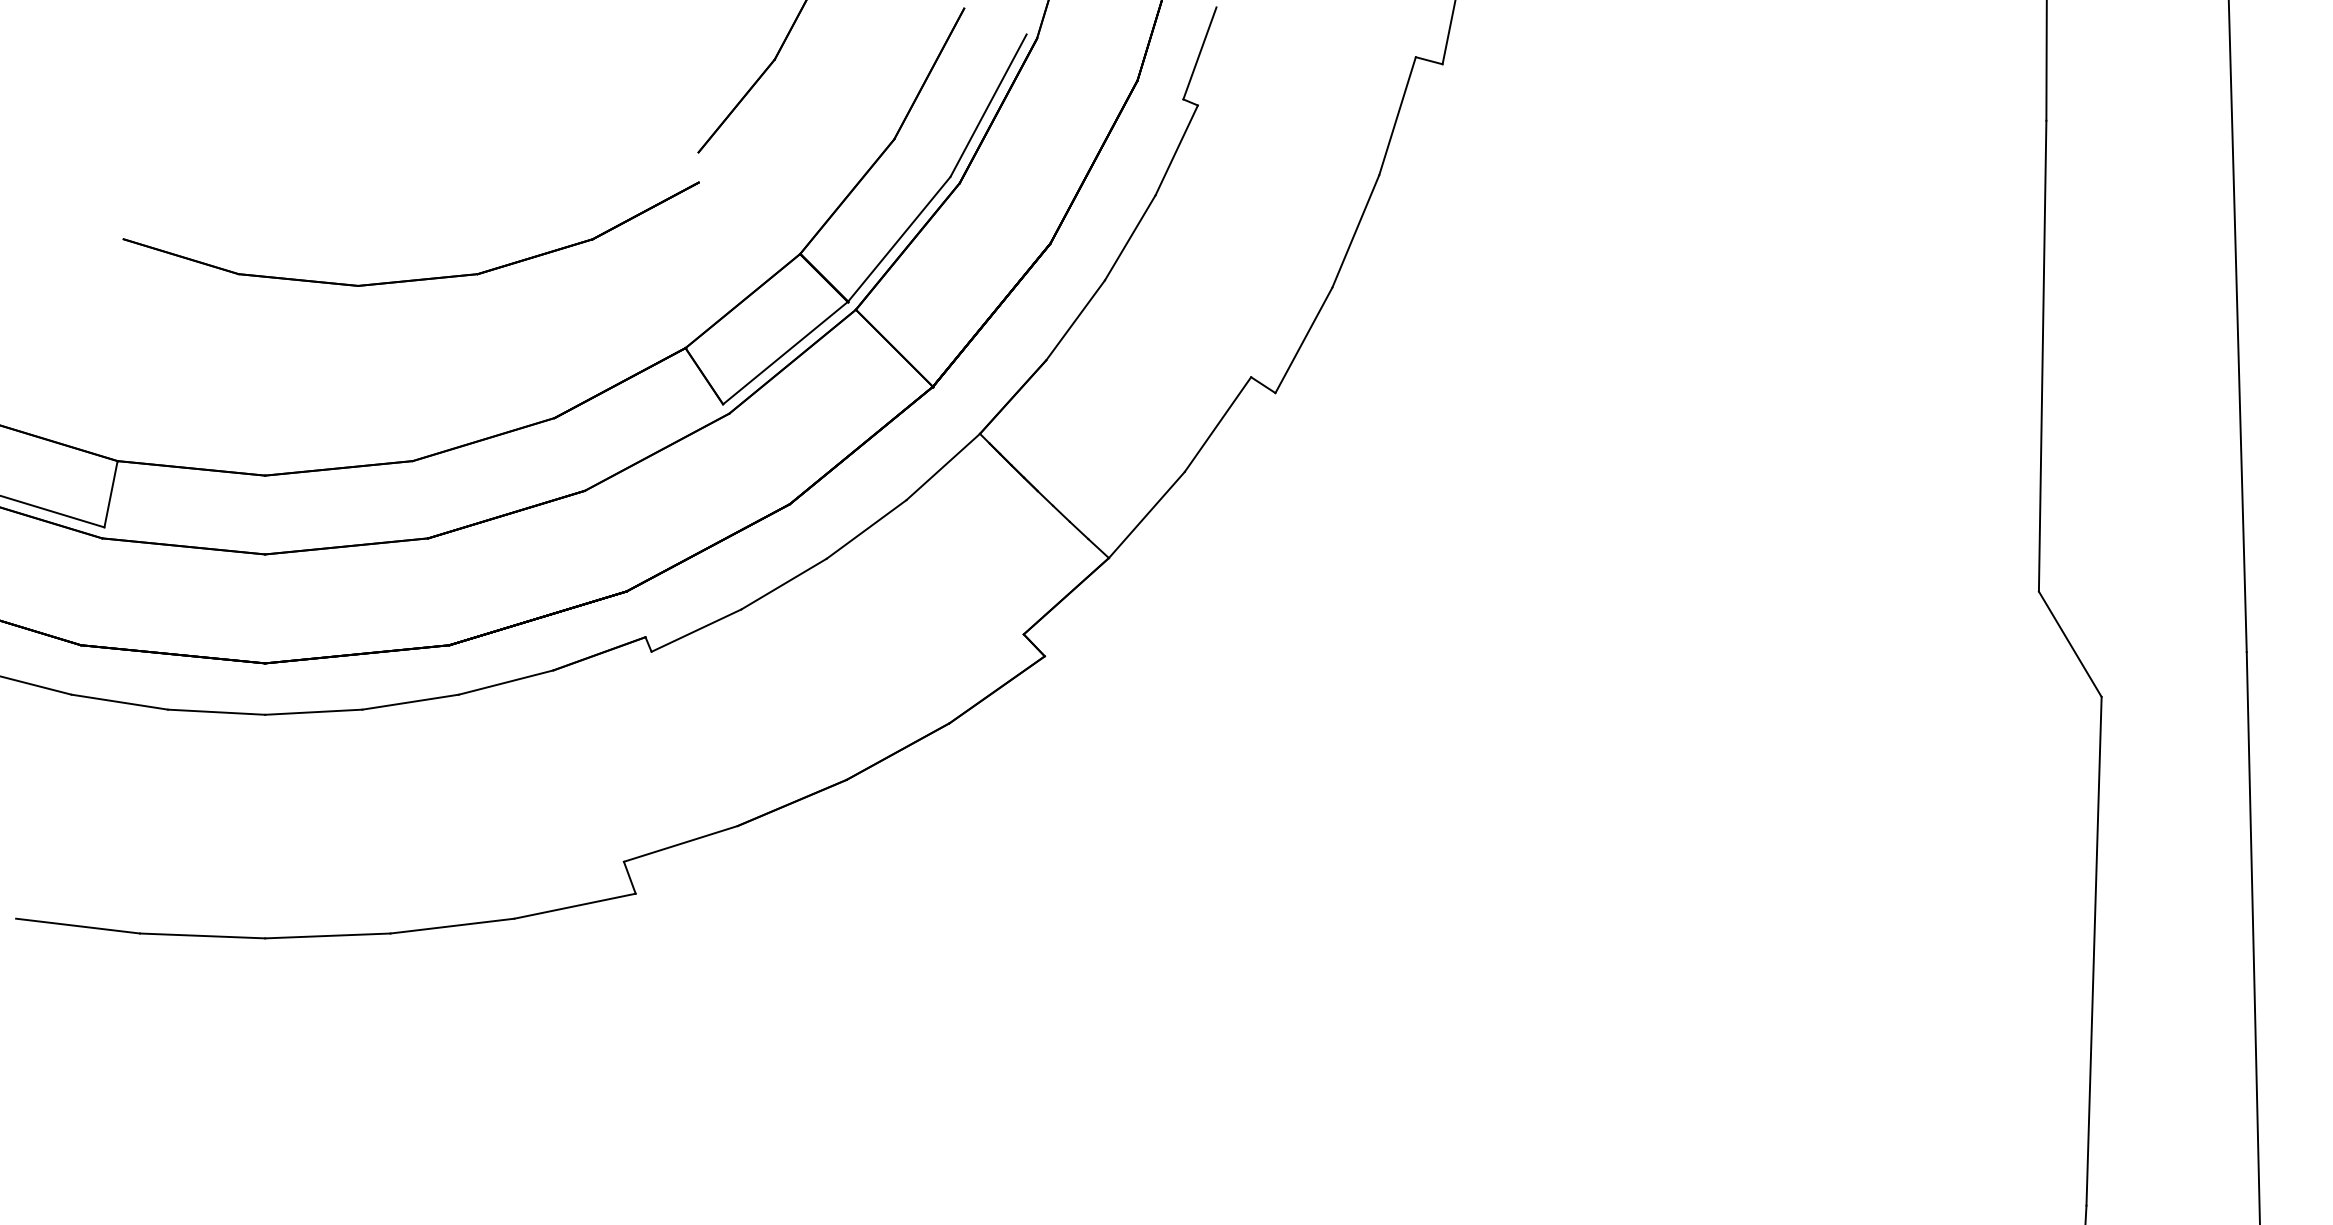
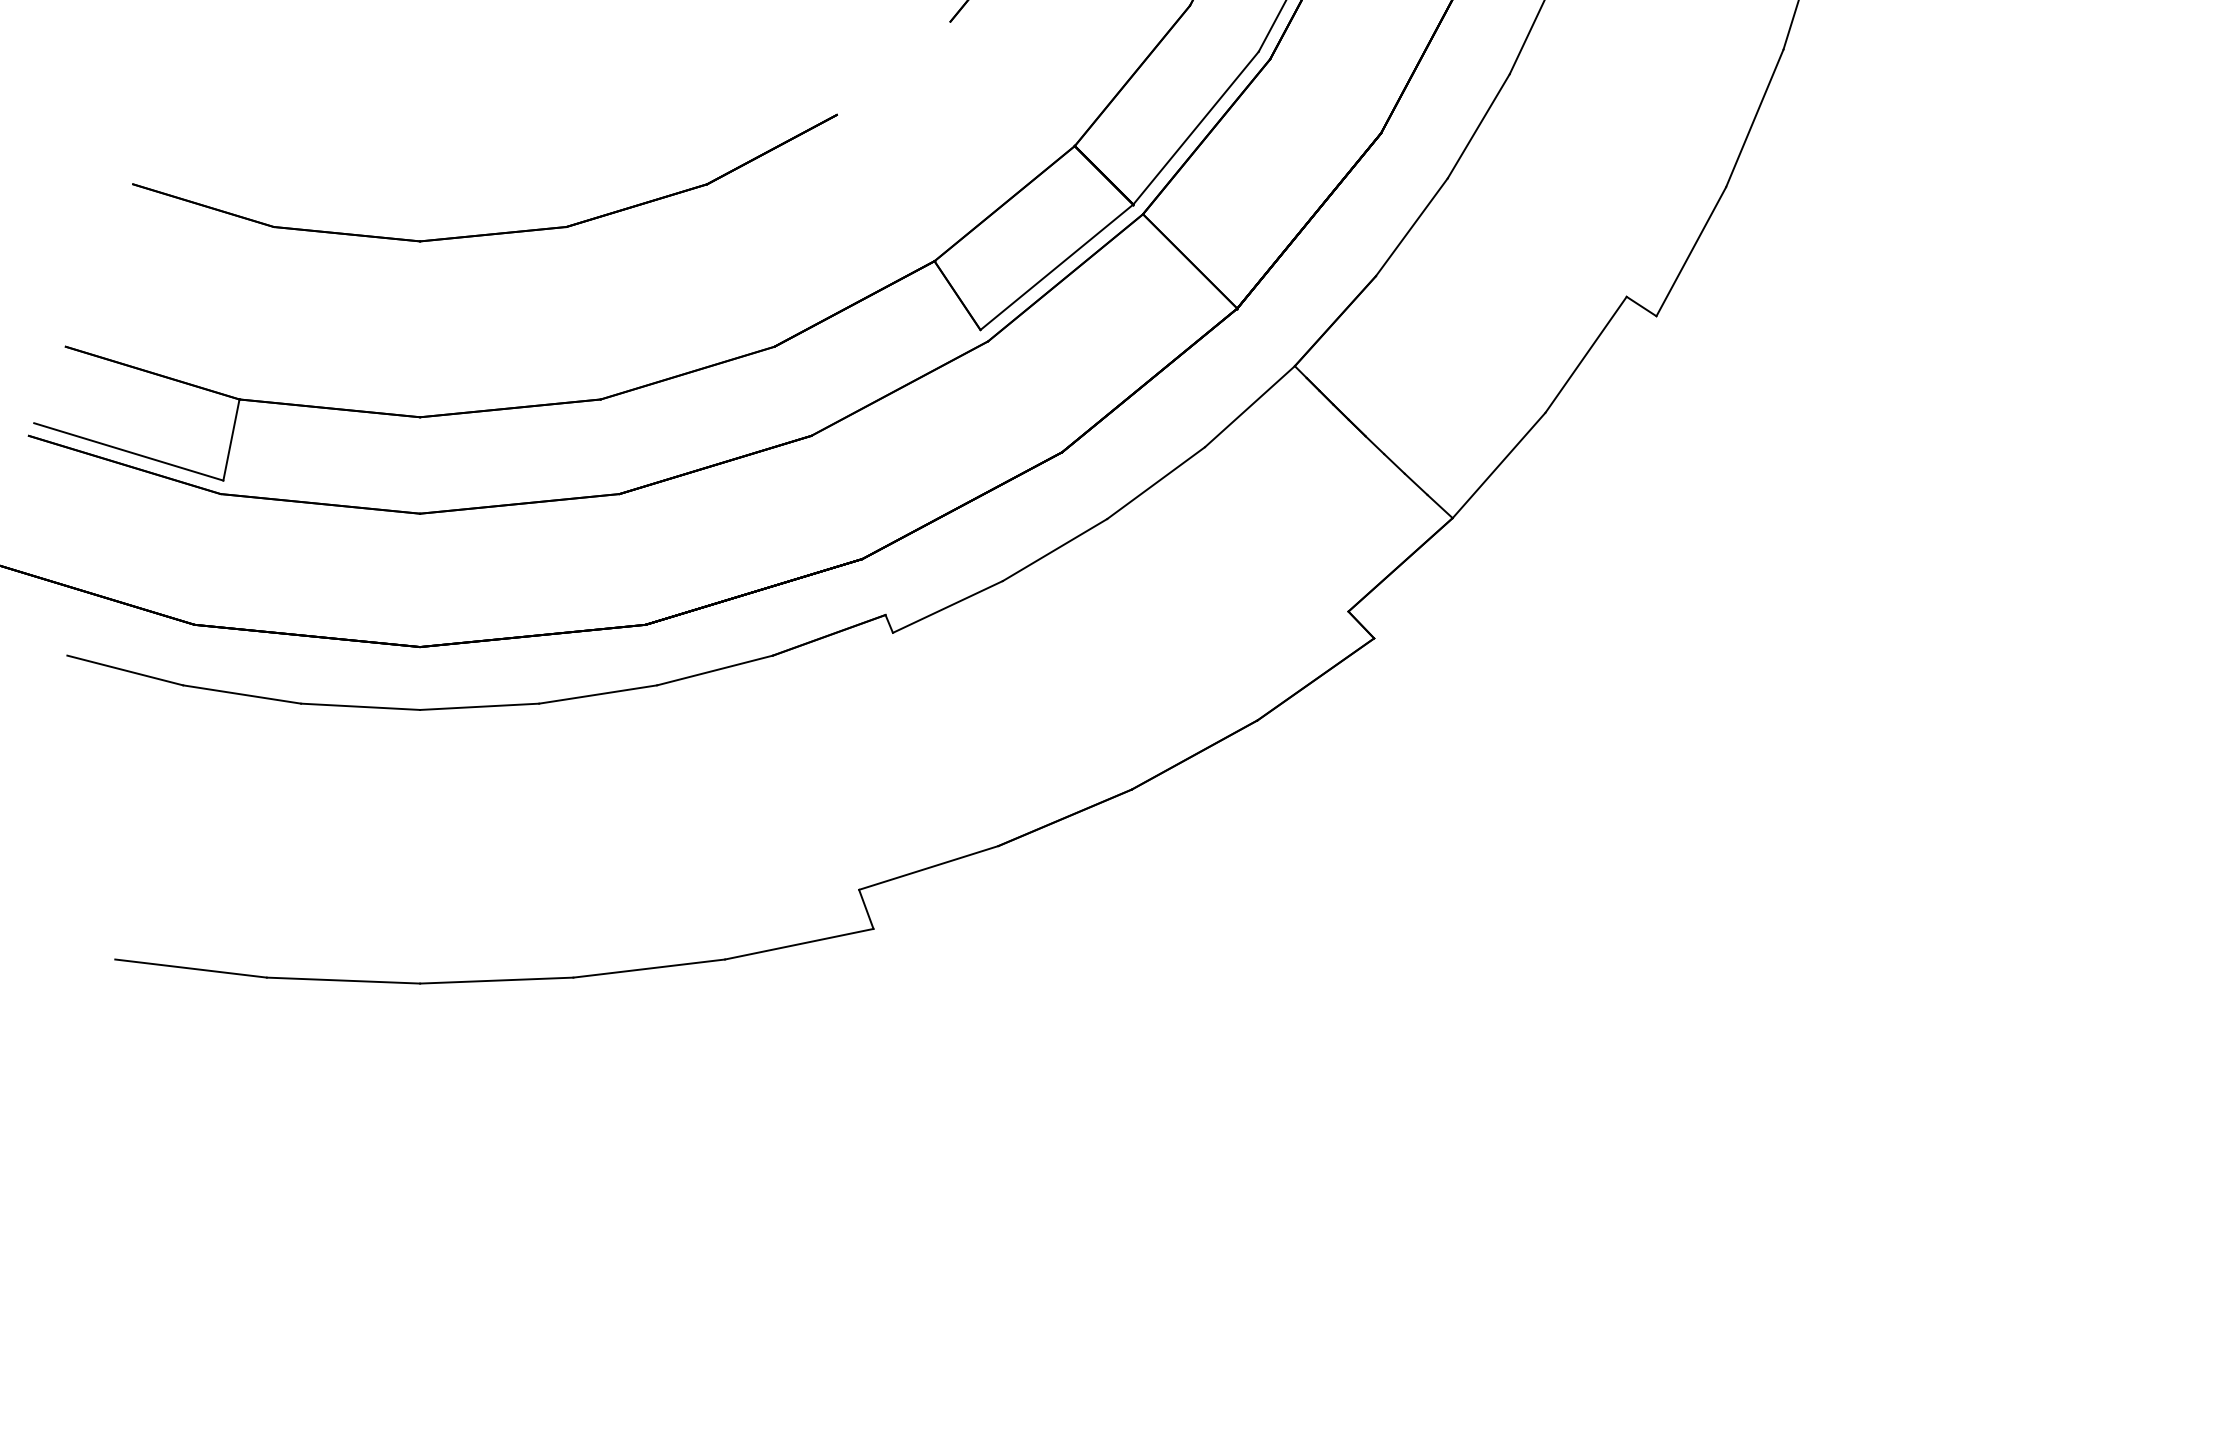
part: (419, 278) -> (495, 232), moved

